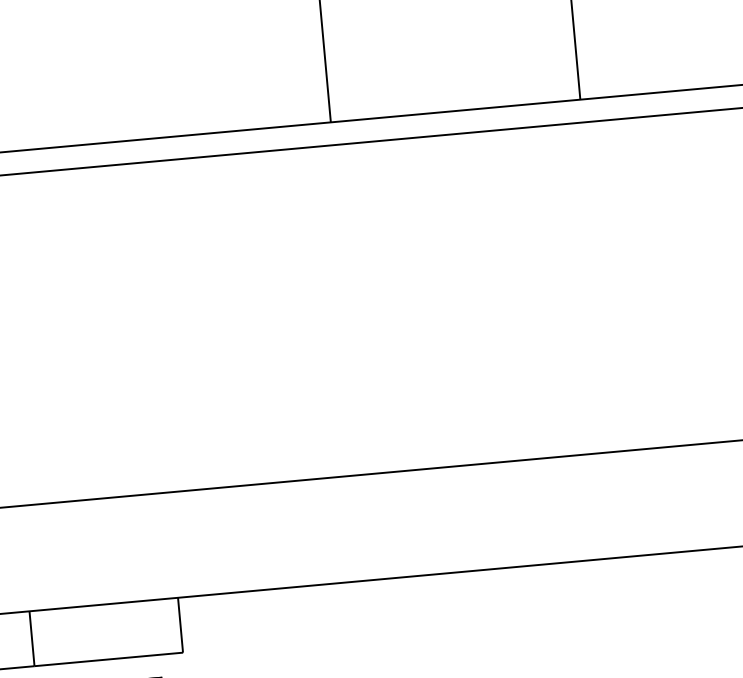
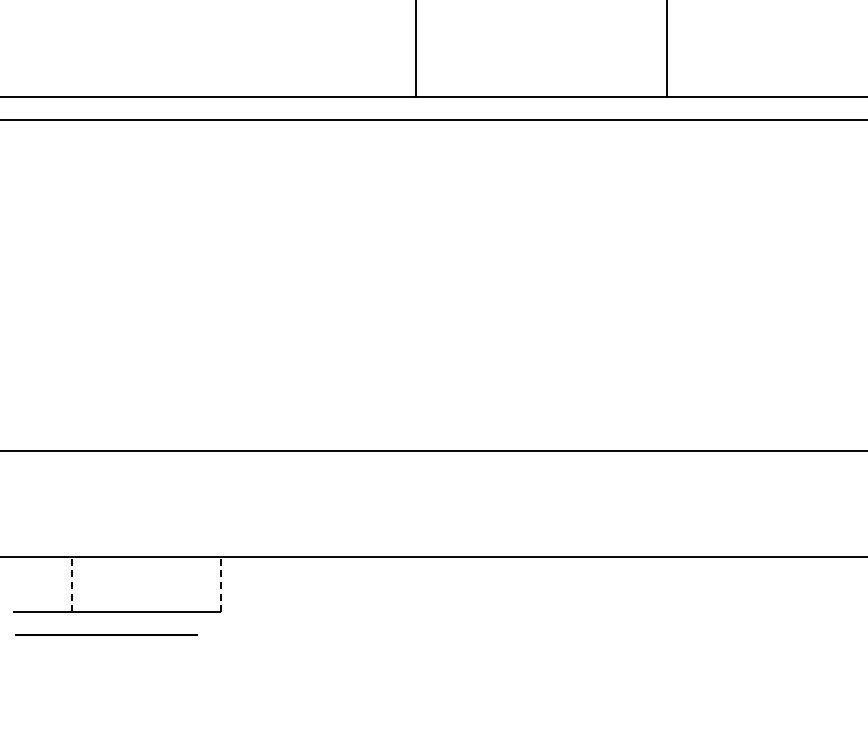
line: (180, 625) -> (220, 584), solid -> dashed
line: (31, 638) -> (71, 584), solid -> dashed

